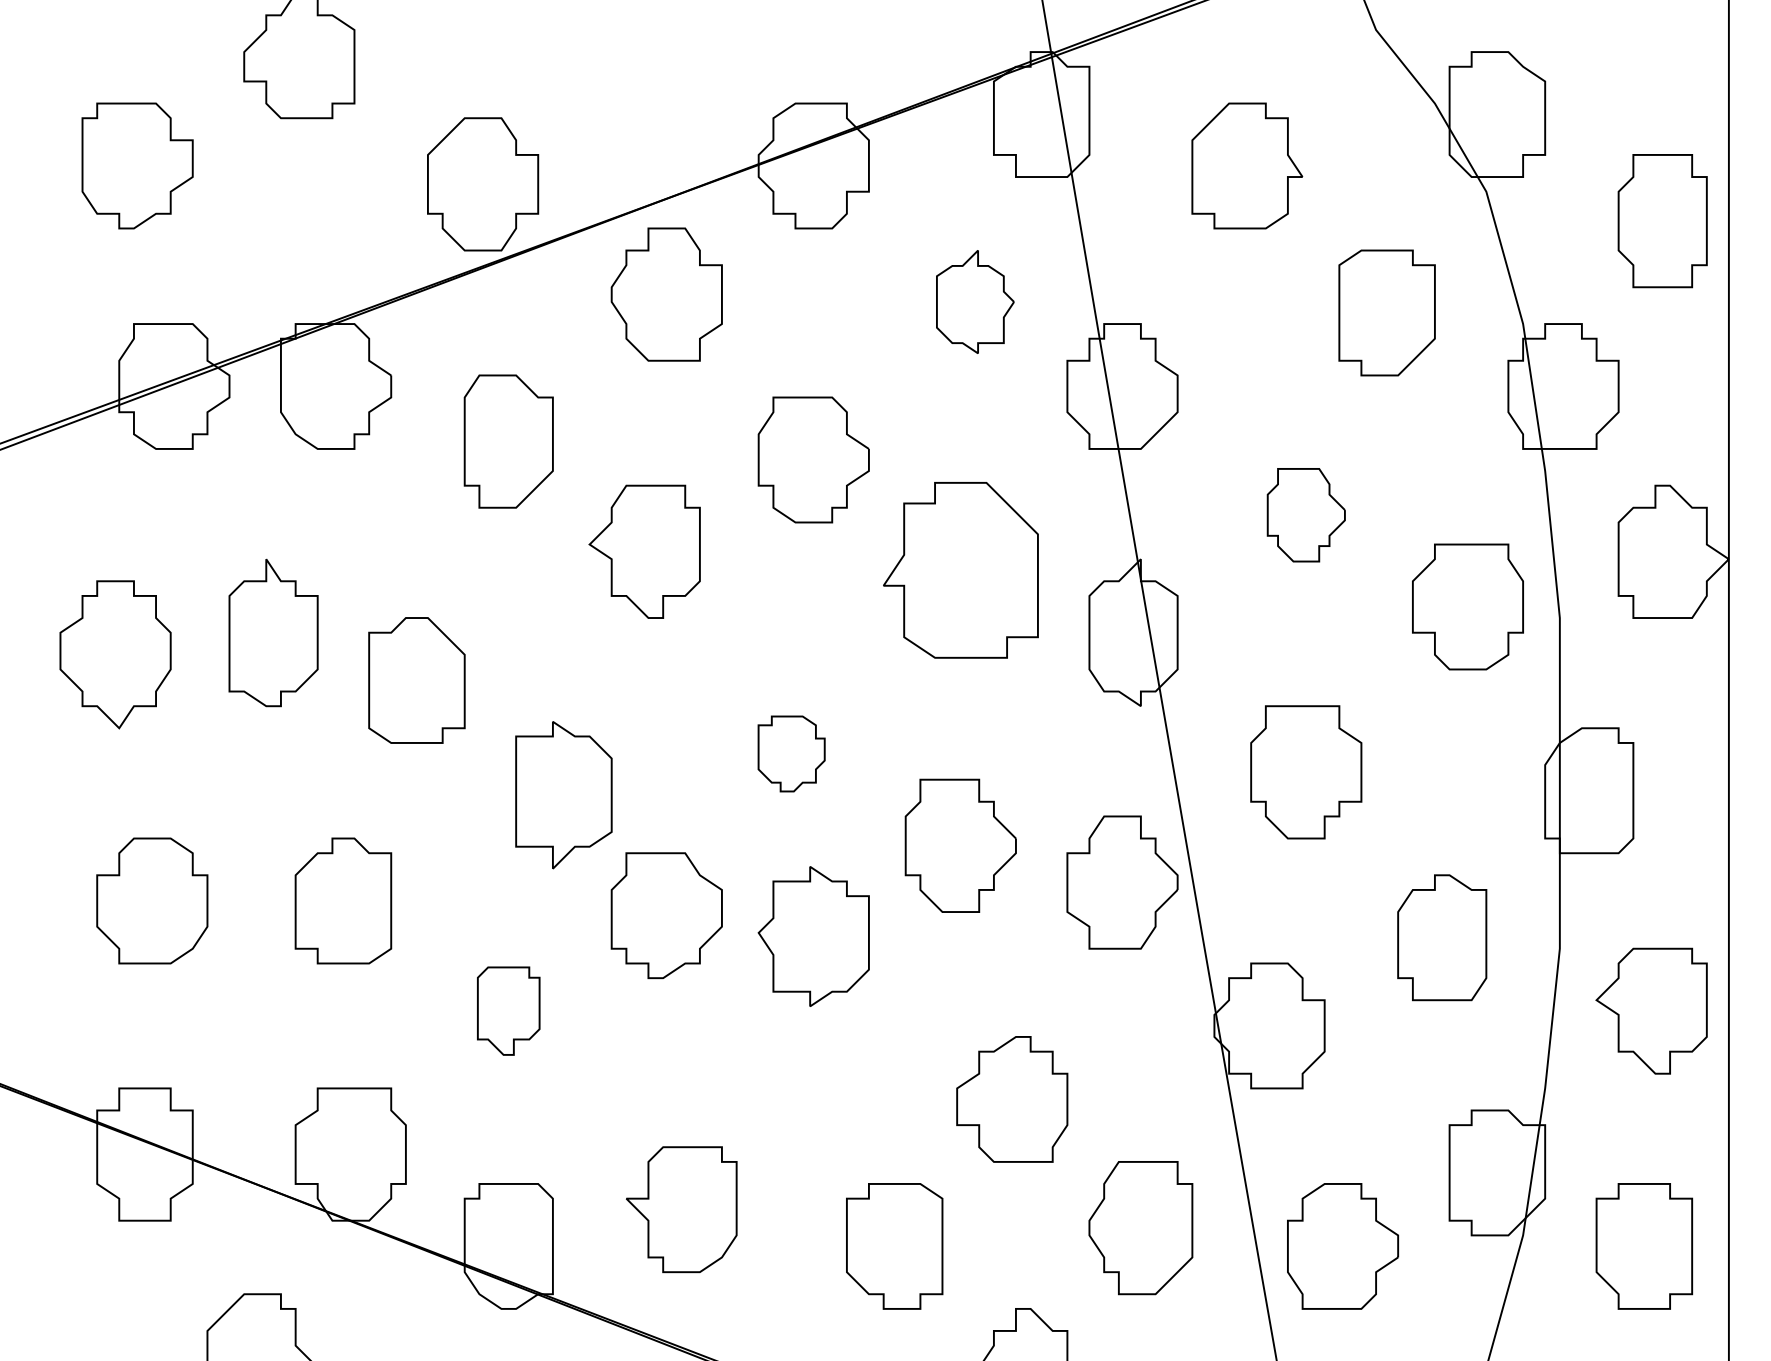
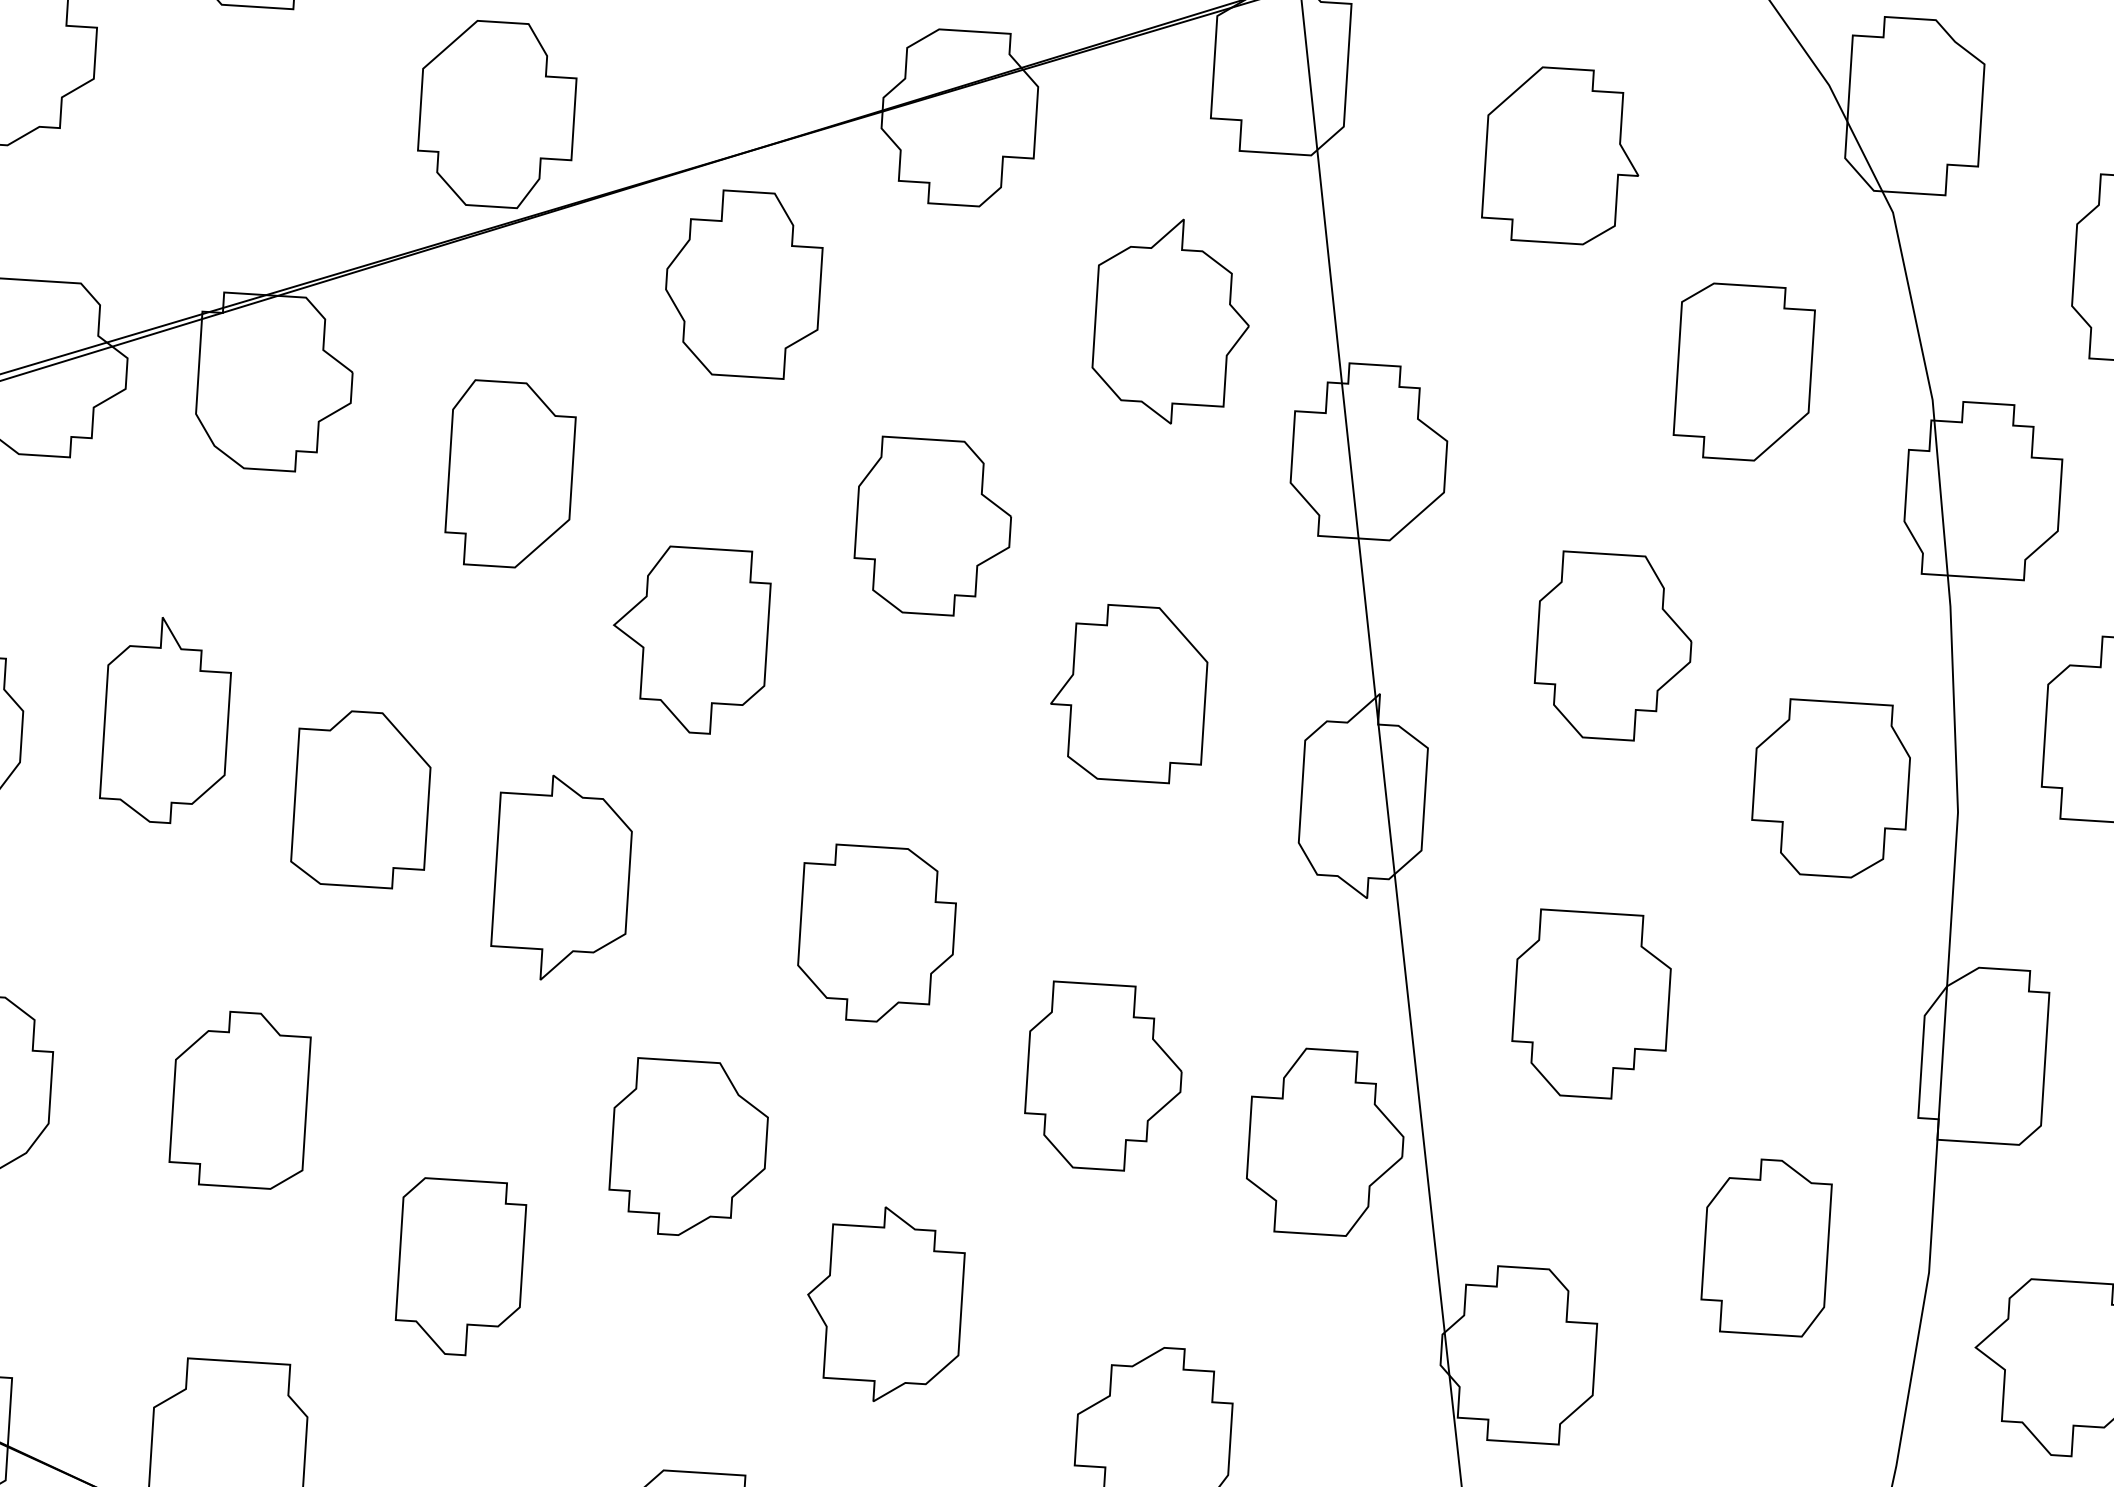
part: (975, 301) -> (1172, 320), size x1.43
part: (1306, 515) -> (1614, 647), size x1.43
part: (960, 569) -> (1128, 692), size x0.71
part: (791, 753) -> (876, 933), size x1.67
part: (563, 795) -> (561, 878), moved
part: (813, 936) -> (884, 1304), moved
part: (508, 1010) -> (460, 1266), size x1.43

